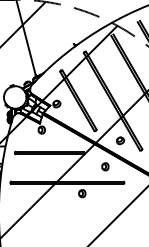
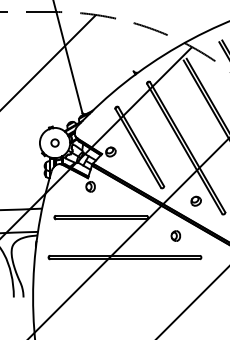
circle: (14, 97) -> (54, 142), added
part: (81, 193) -> (144, 271), removed

